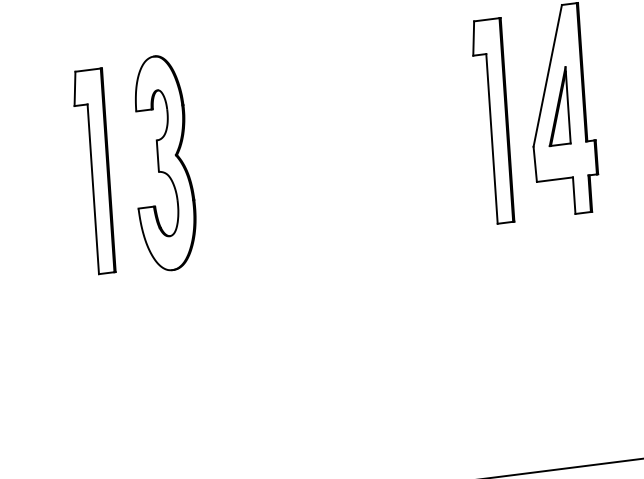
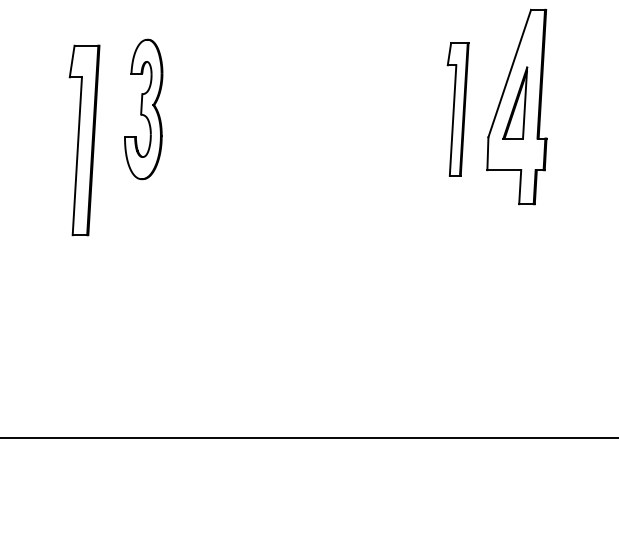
part: (496, 121) -> (457, 109), size x0.7
part: (161, 163) -> (143, 109), size x0.7
part: (98, 171) -> (84, 140), moved

